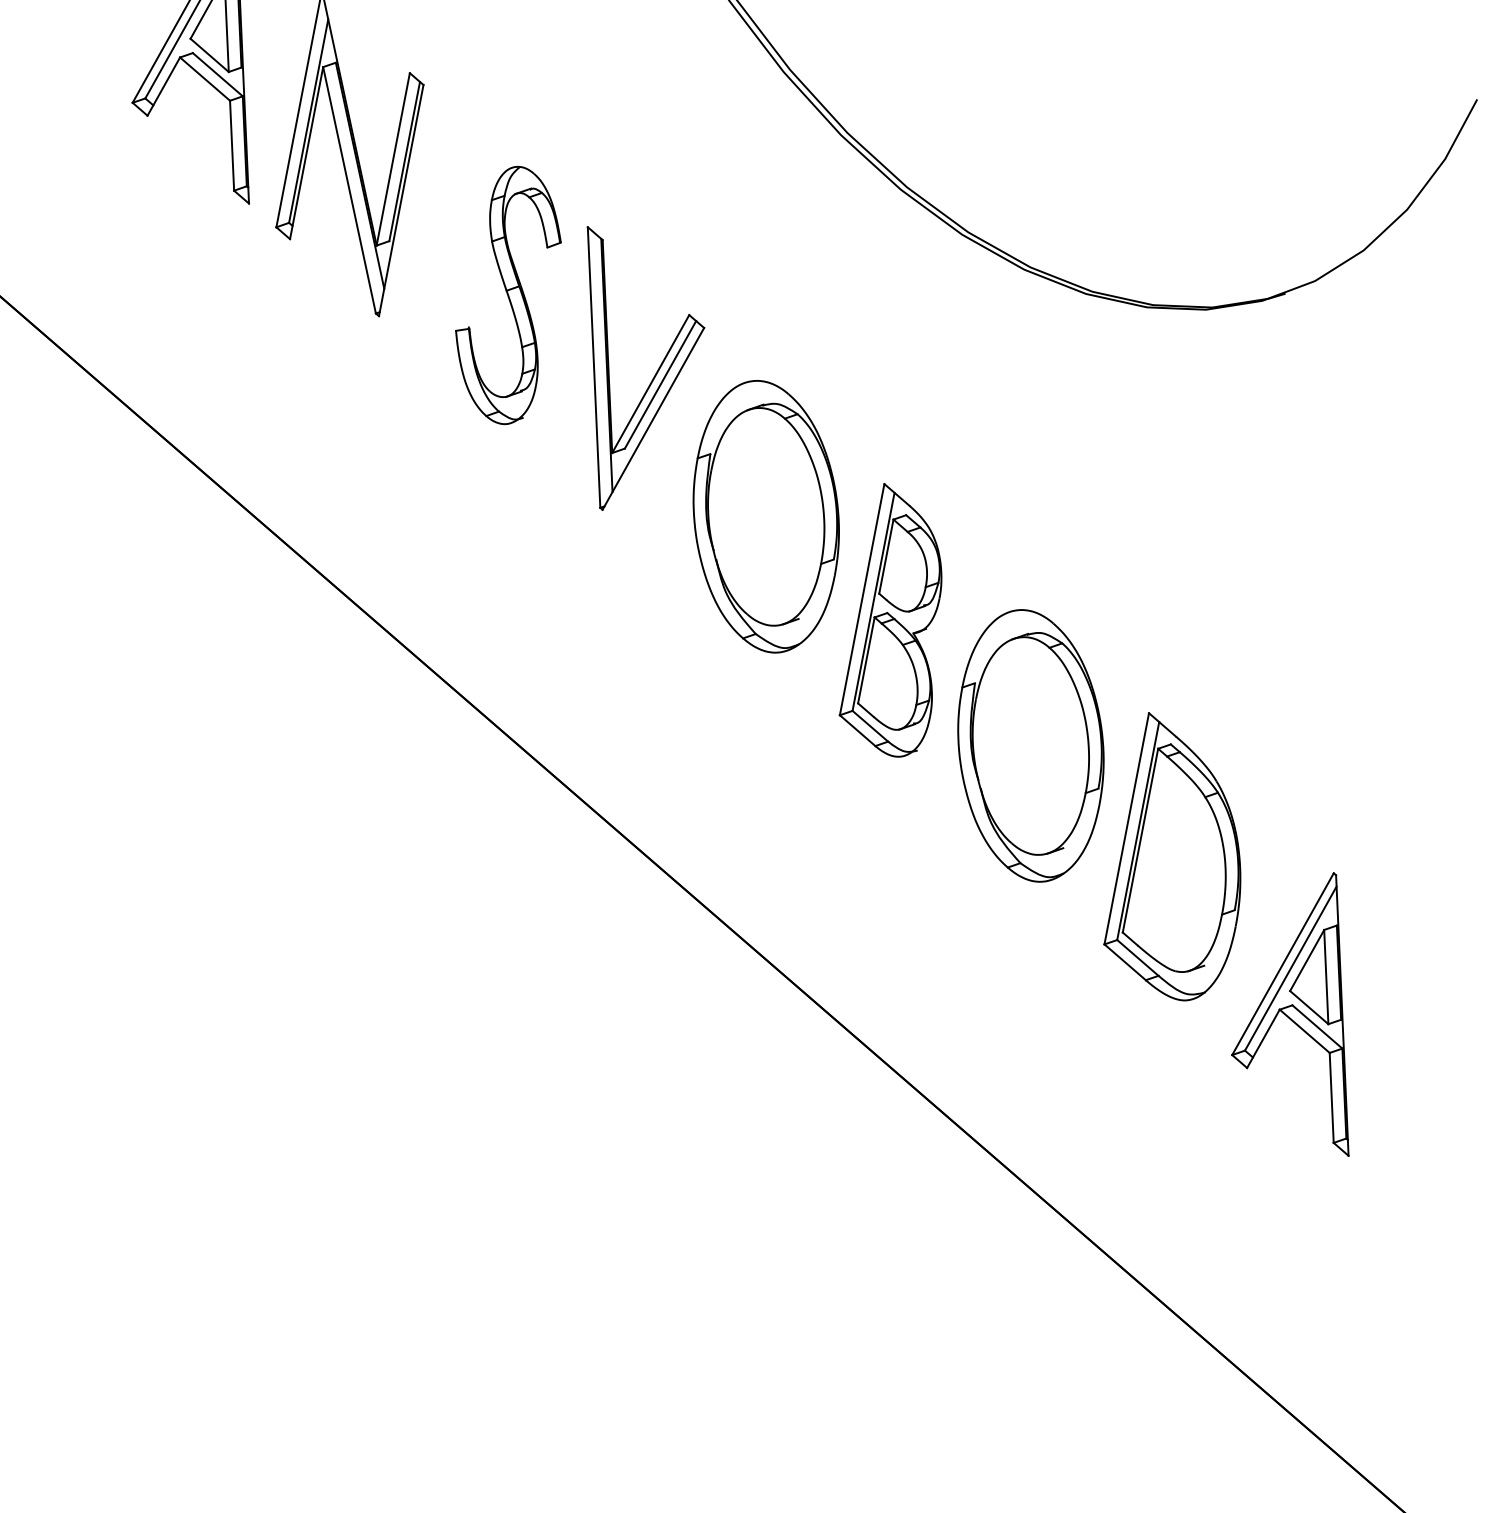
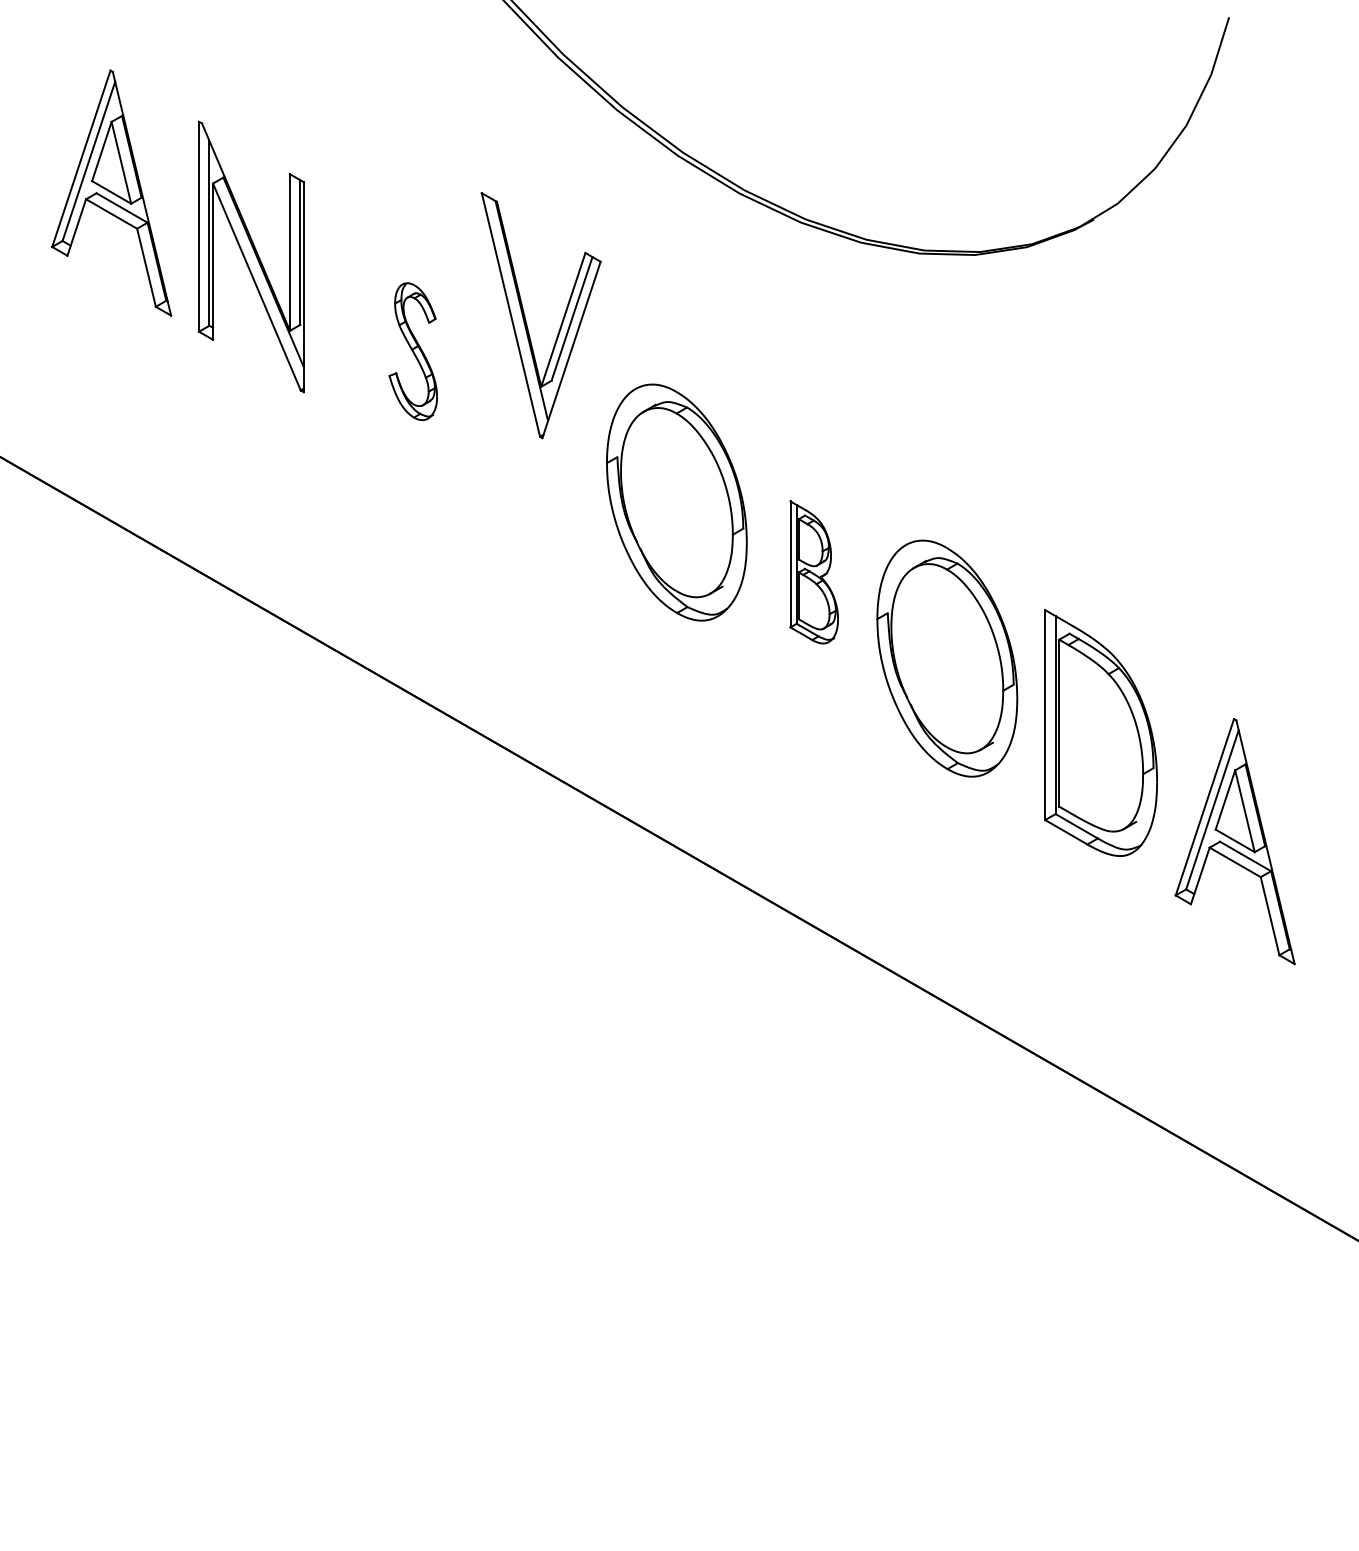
part: (507, 294) -> (412, 351), size x0.6
part: (610, 375) -> (526, 319), moved
part: (901, 622) -> (813, 572), size x0.6

